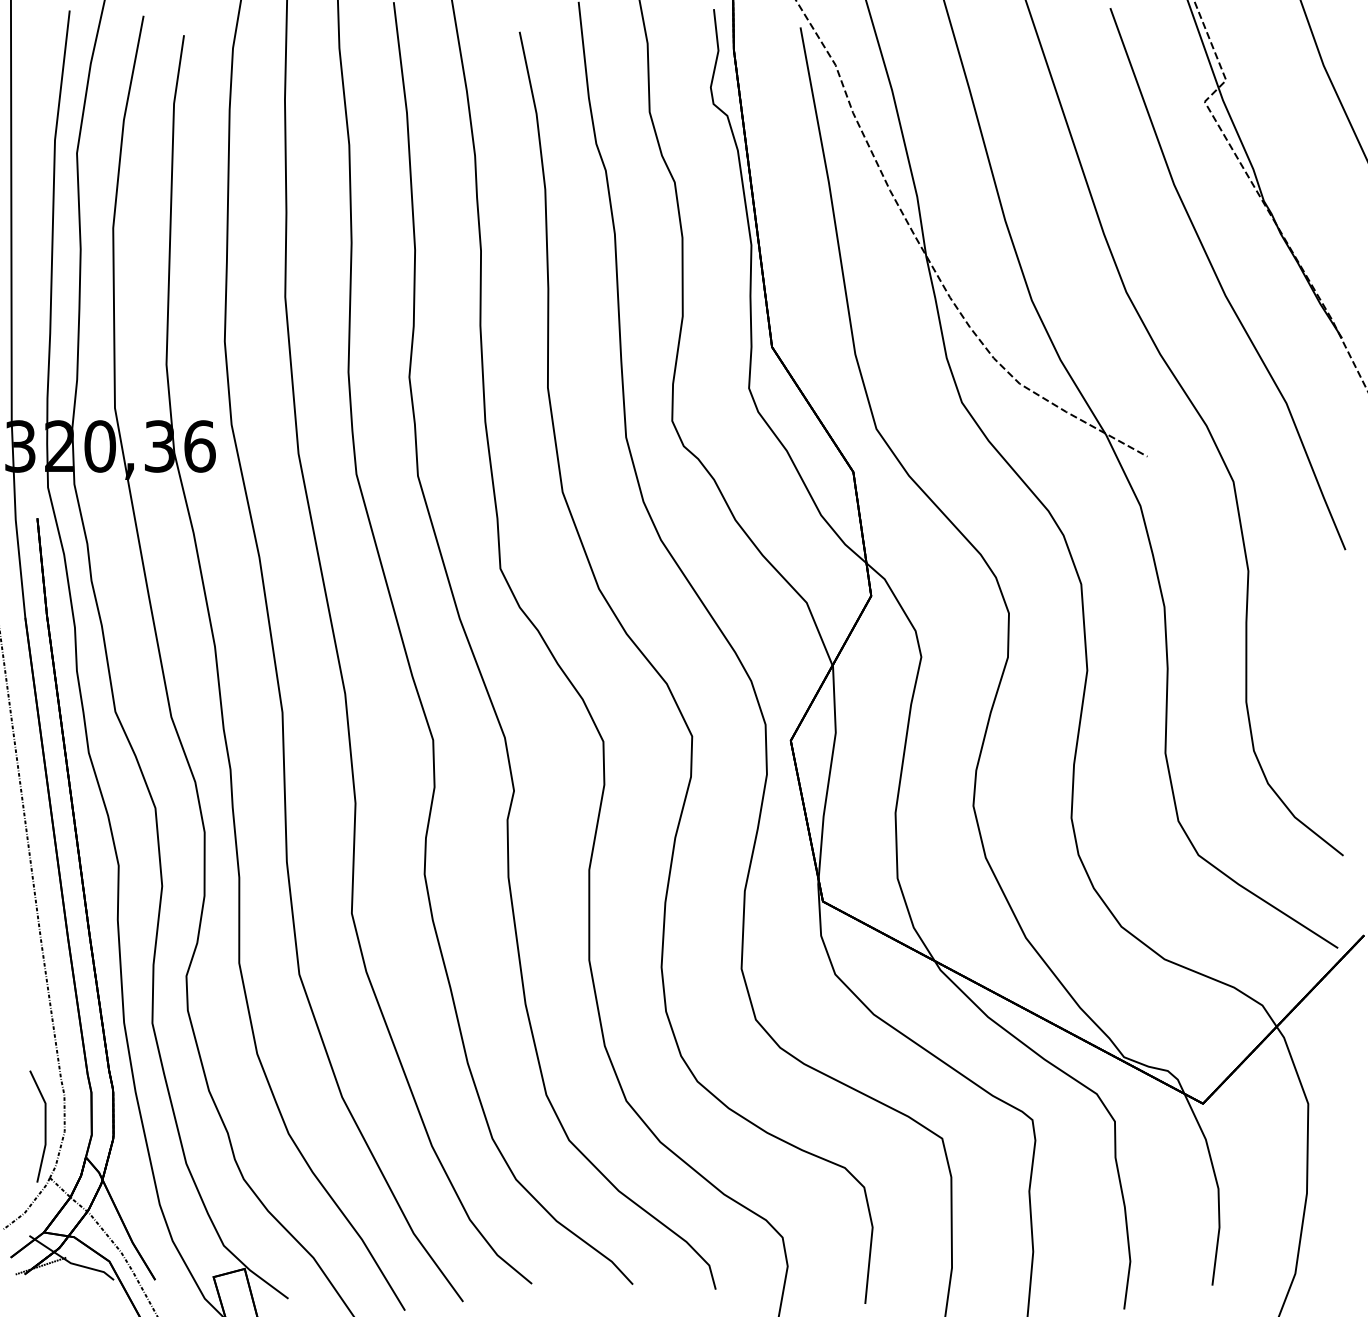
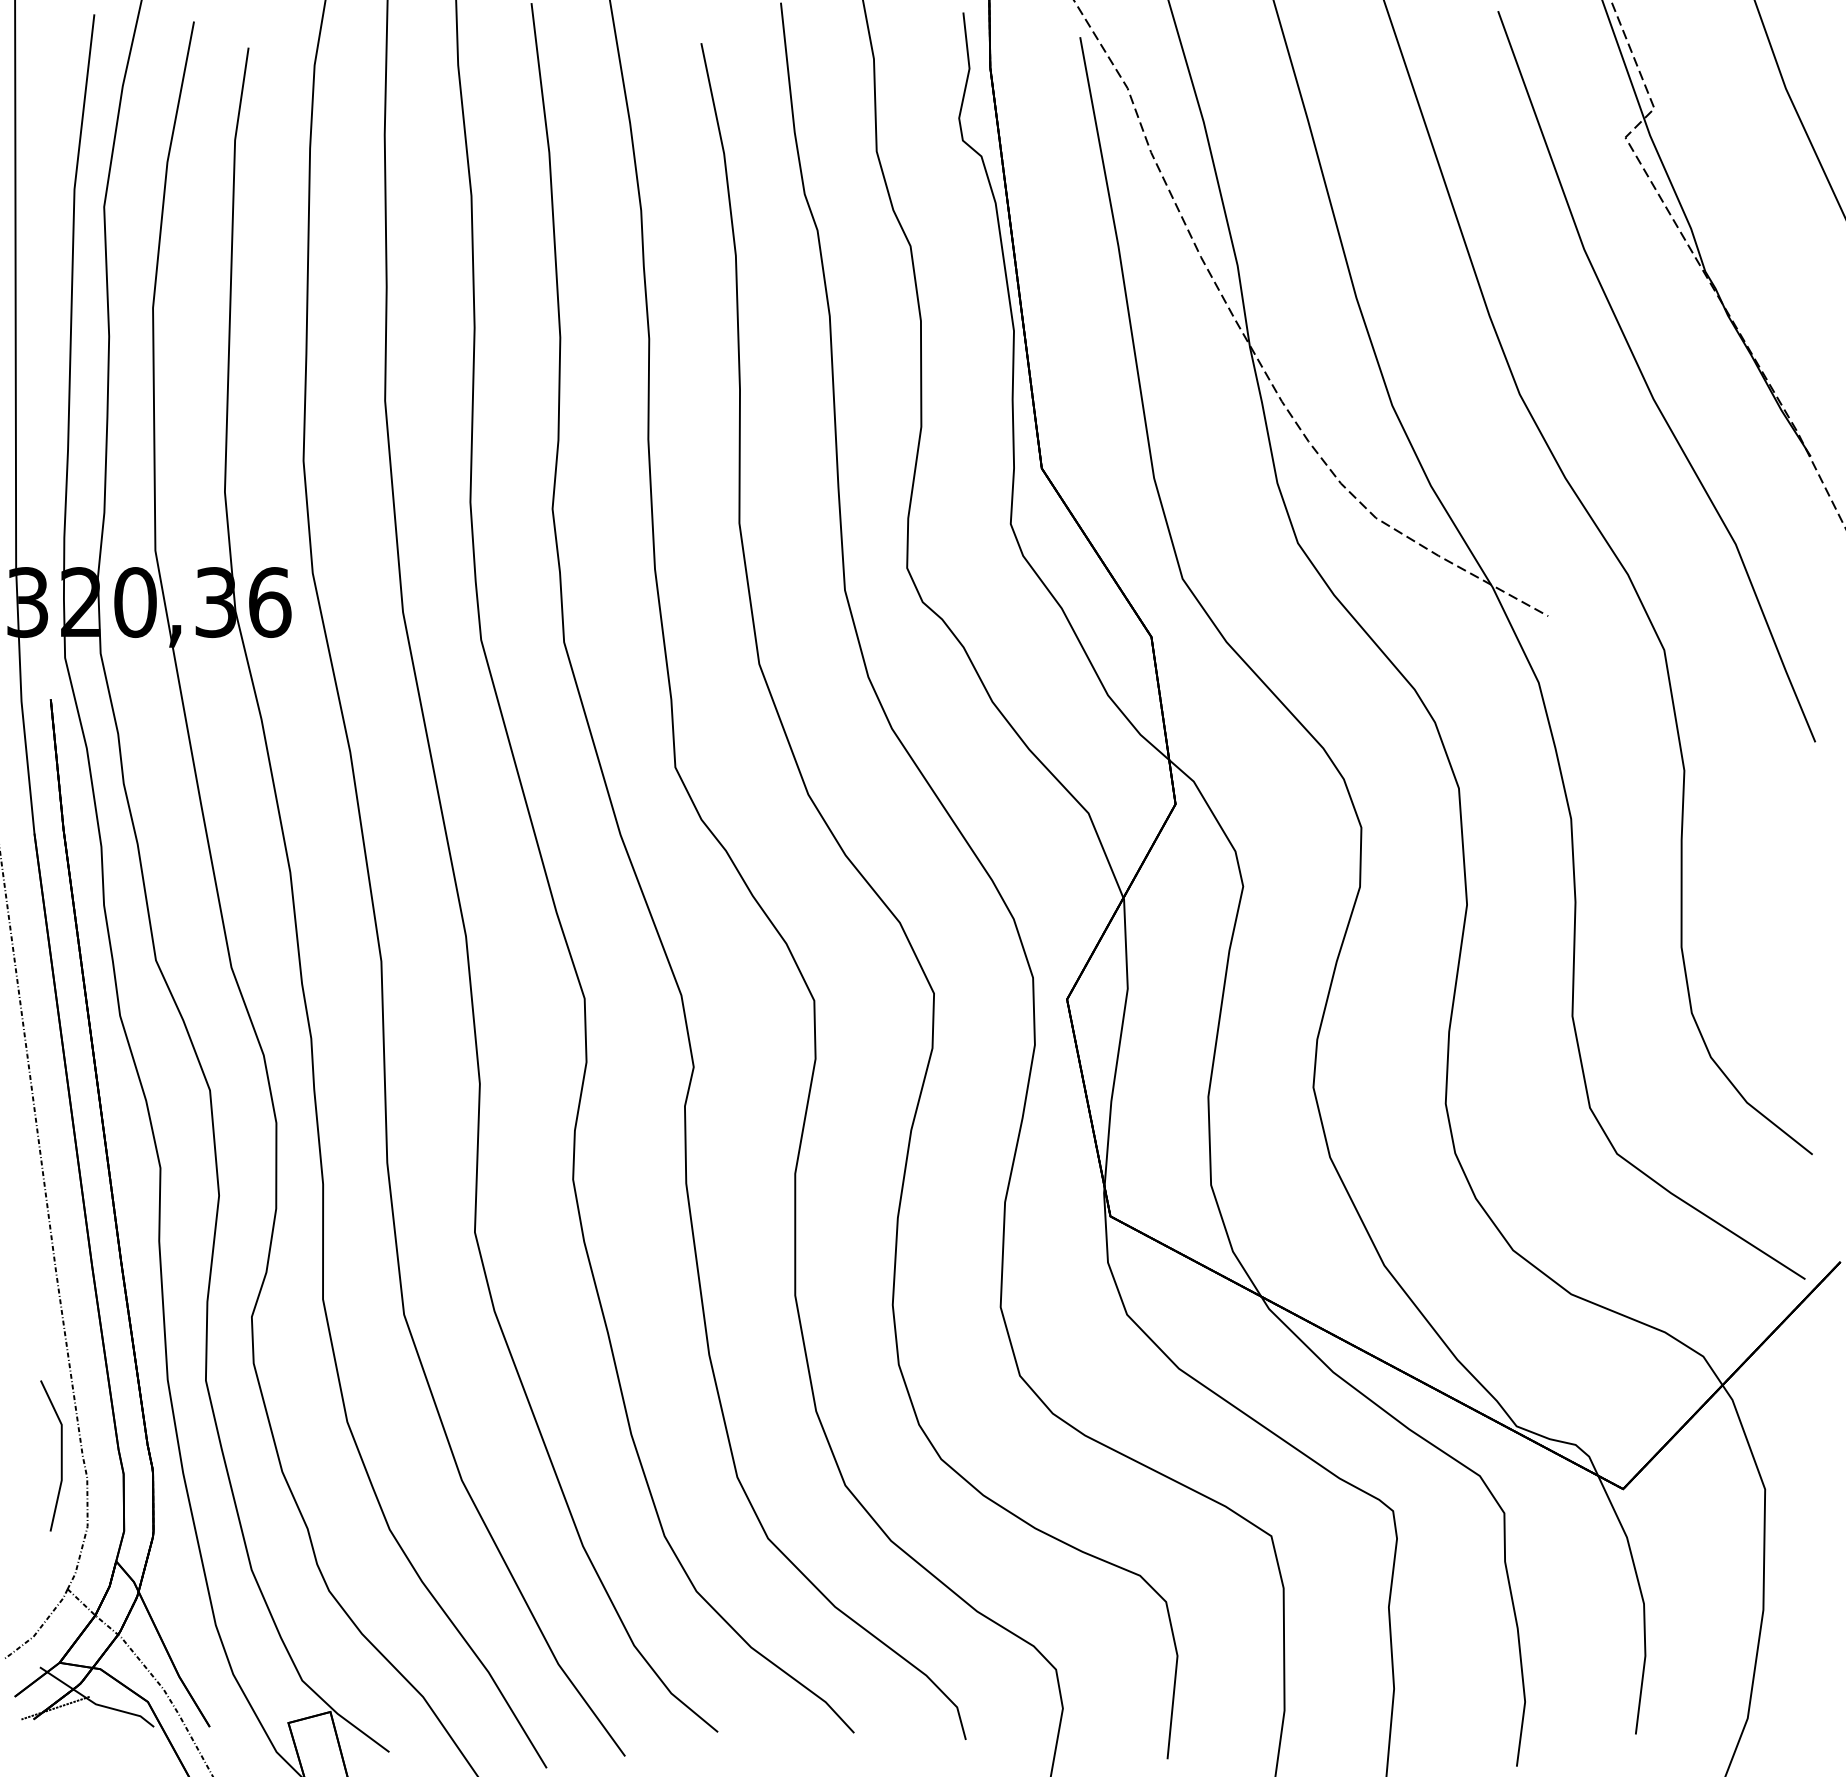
line: (44, 1126) -> (60, 1455), moved

